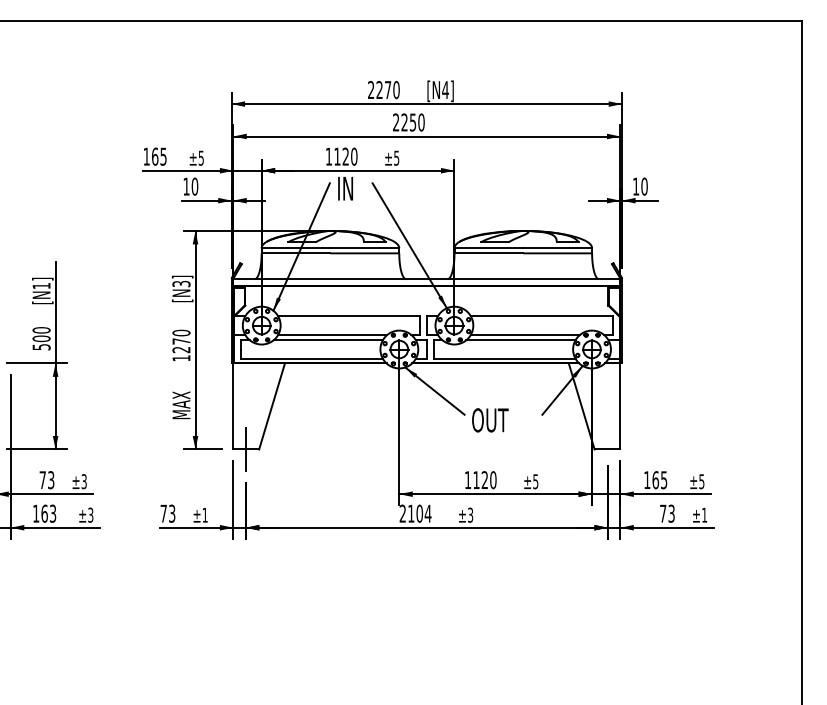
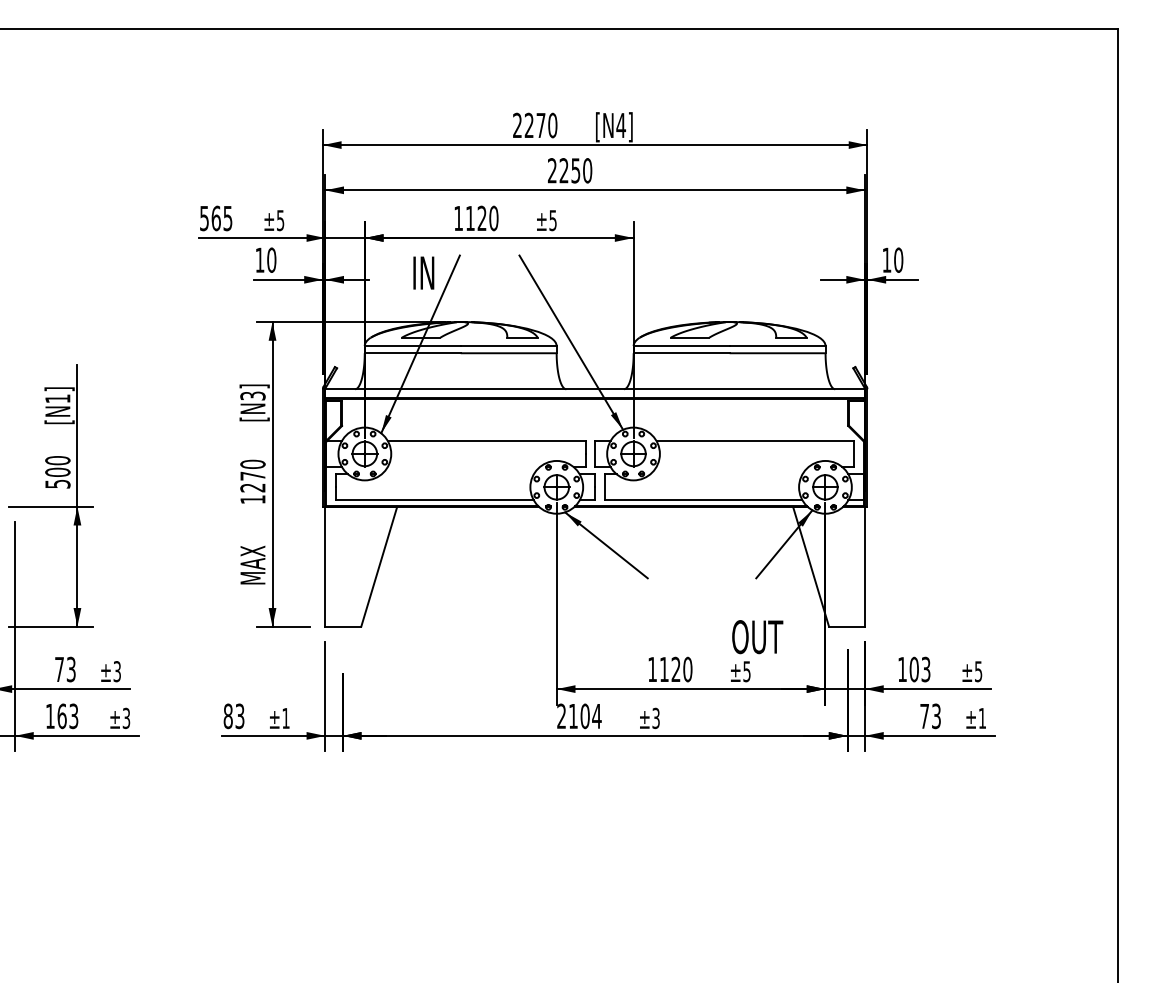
text: (146, 156) -> (204, 218), 165 -> 565
text: (345, 188) -> (423, 272), moved
line: (332, 334) -> (463, 466), removed
line: (525, 334) -> (732, 466), removed
line: (328, 340) -> (457, 474), removed
line: (521, 340) -> (726, 474), removed
text: (490, 420) -> (757, 637), moved
line: (245, 449) -> (342, 626), removed
text: (659, 479) -> (919, 668), 165 -> 103
text: (163, 513) -> (227, 716), 73 -> 83

